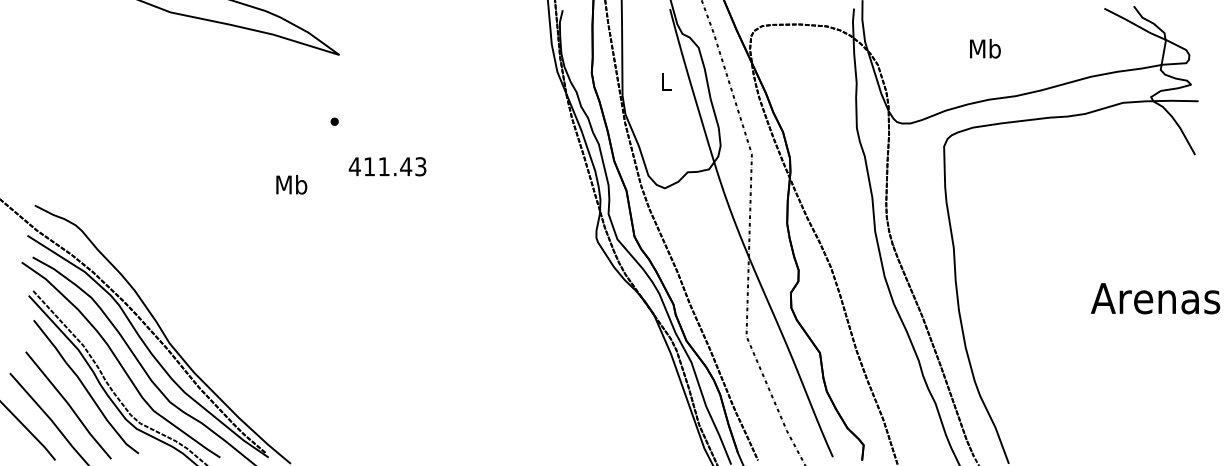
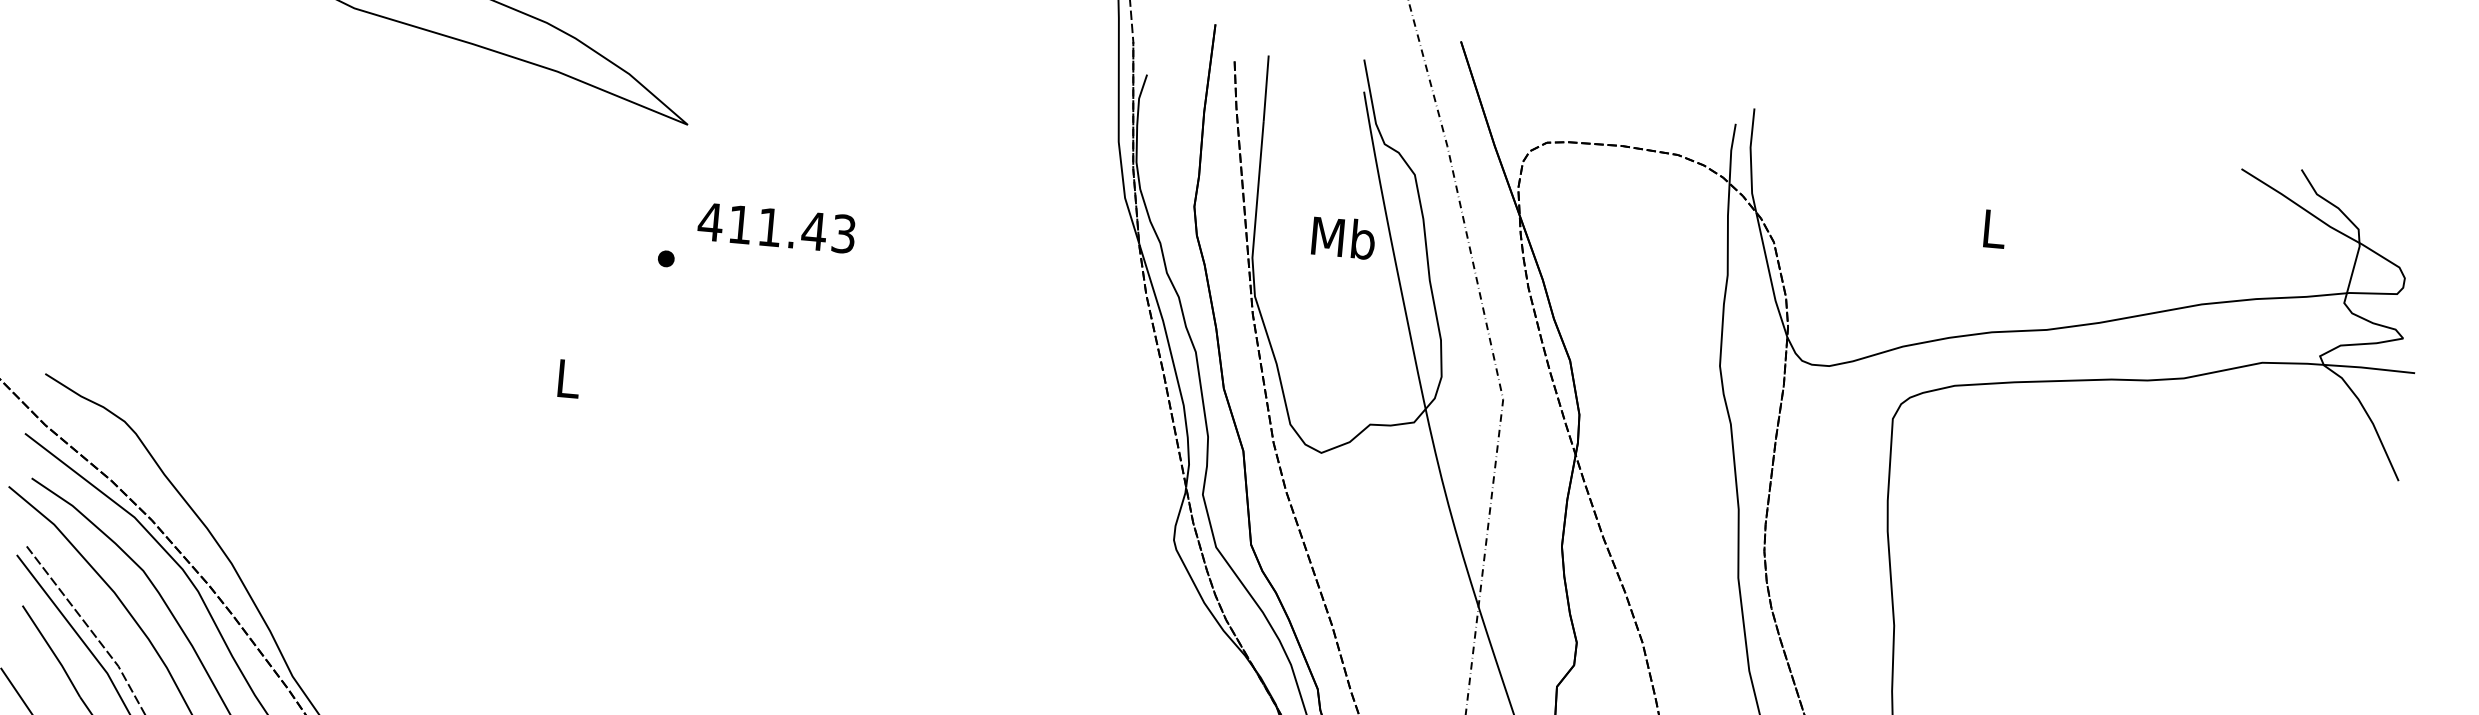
text: (985, 48) -> (1994, 228), Mb -> L
text: (666, 81) -> (1343, 237), L -> Mb
text: (387, 166) -> (776, 227), moved
text: (291, 184) -> (567, 377), Mb -> L

